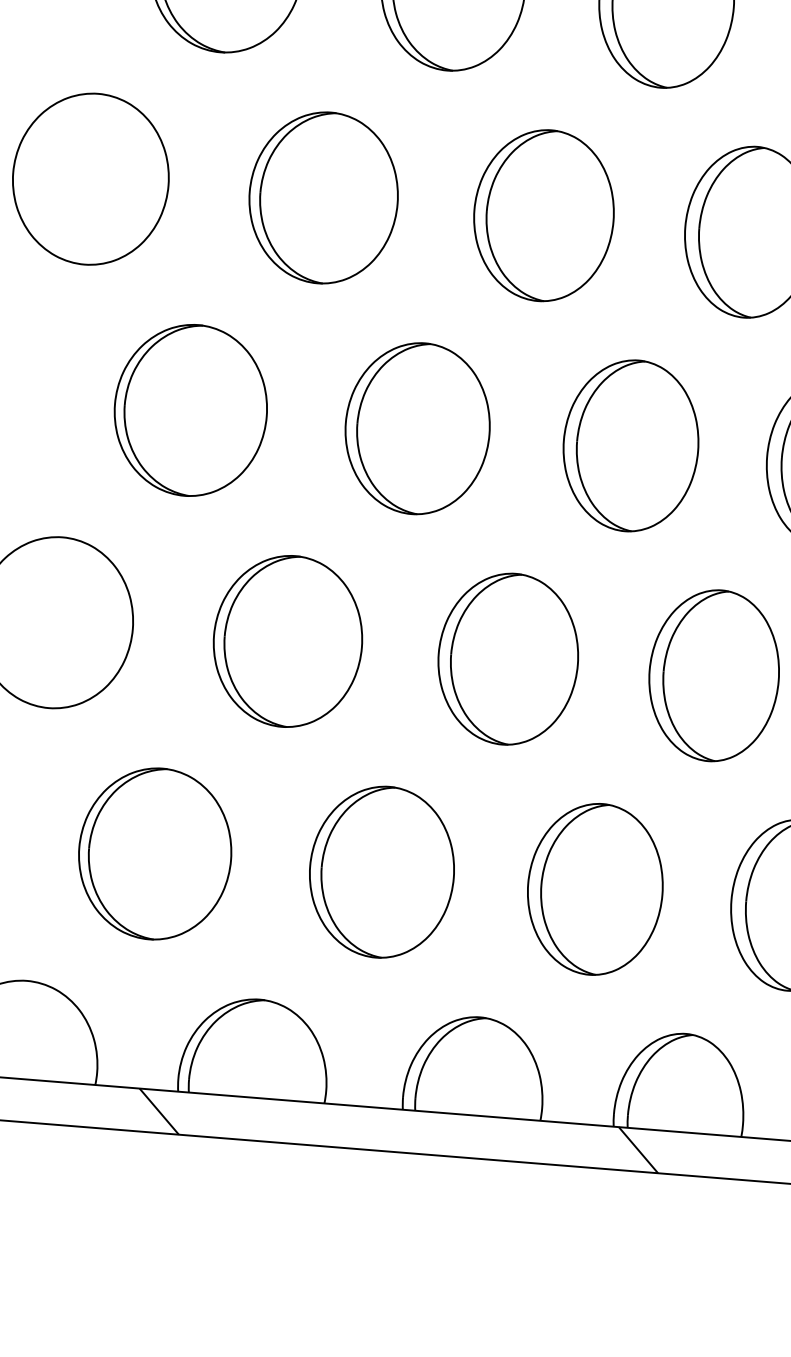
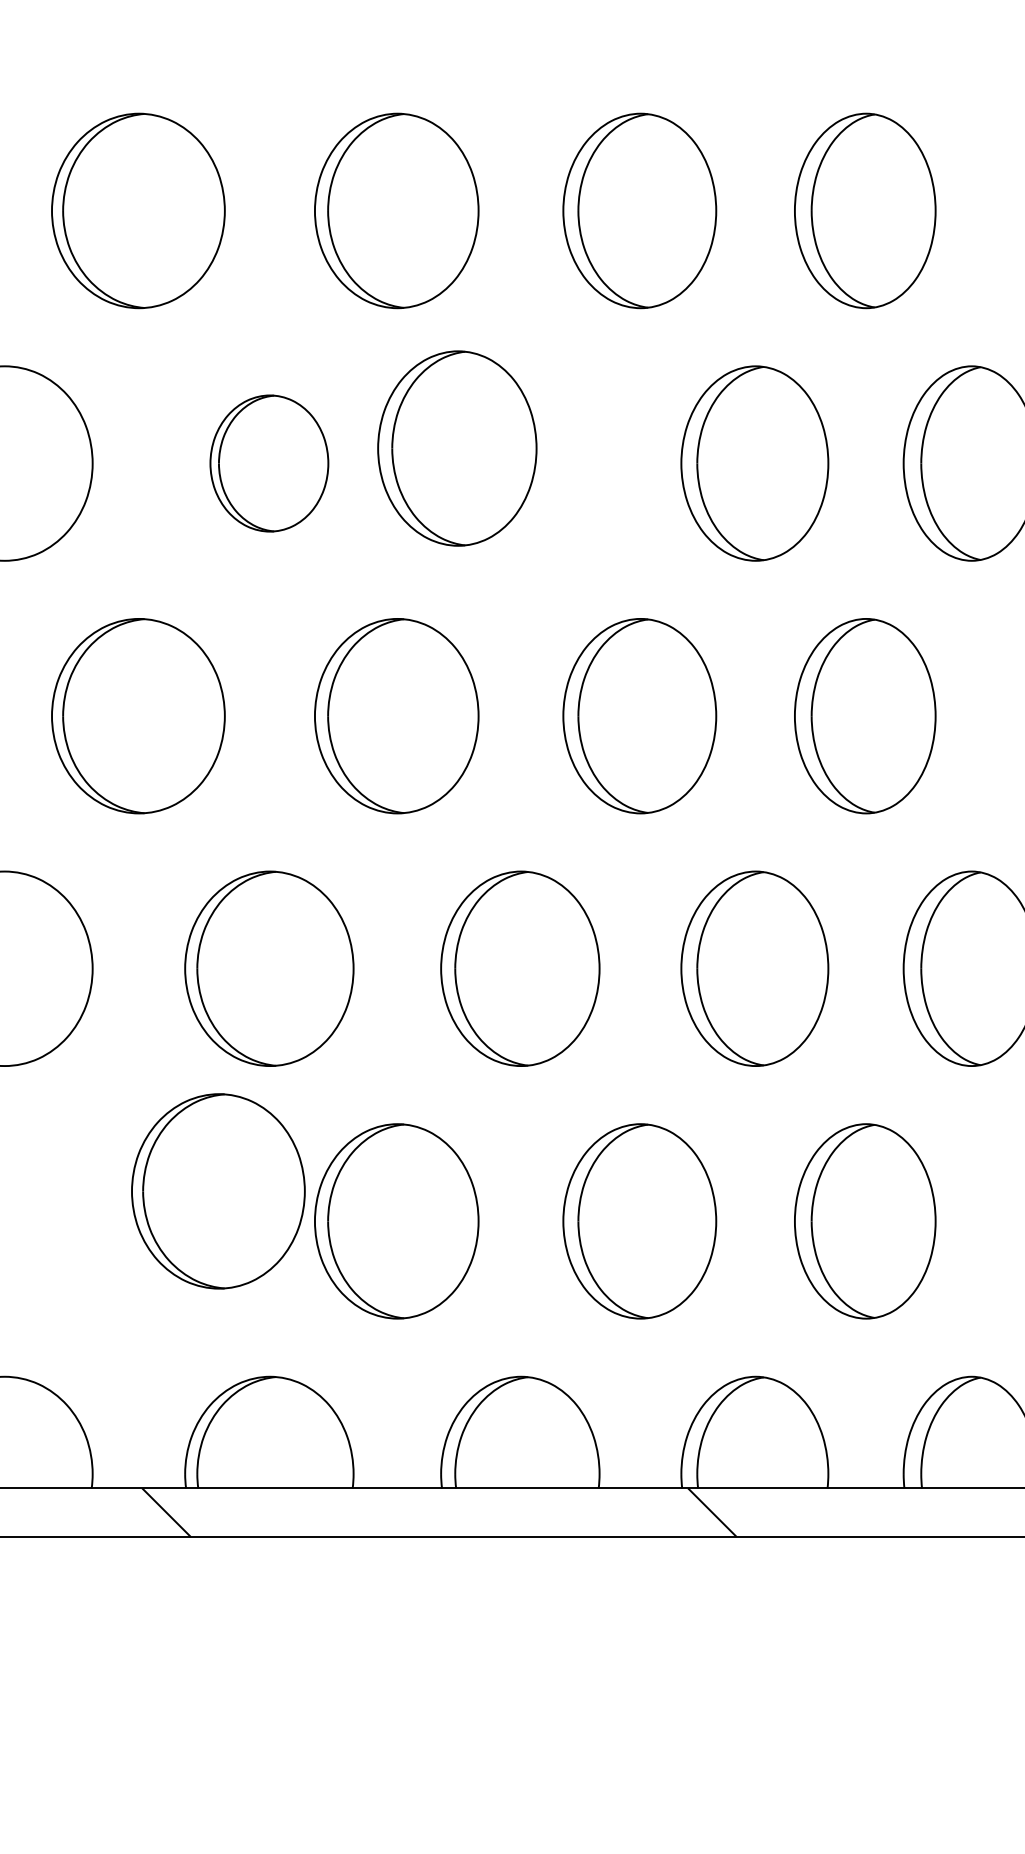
part: (323, 197) -> (269, 463), size x0.7
part: (544, 215) -> (457, 448), moved
part: (155, 854) -> (218, 1191), moved

